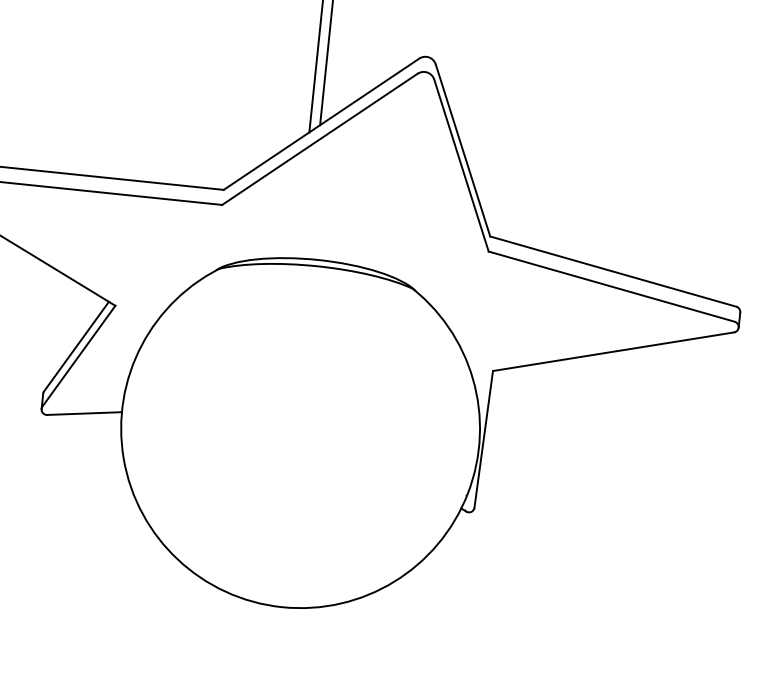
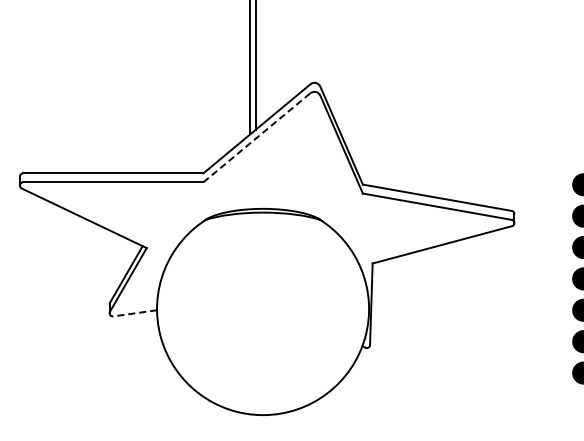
line: (319, 138) -> (256, 137), solid -> dashed
line: (83, 413) -> (134, 313), solid -> dashed

